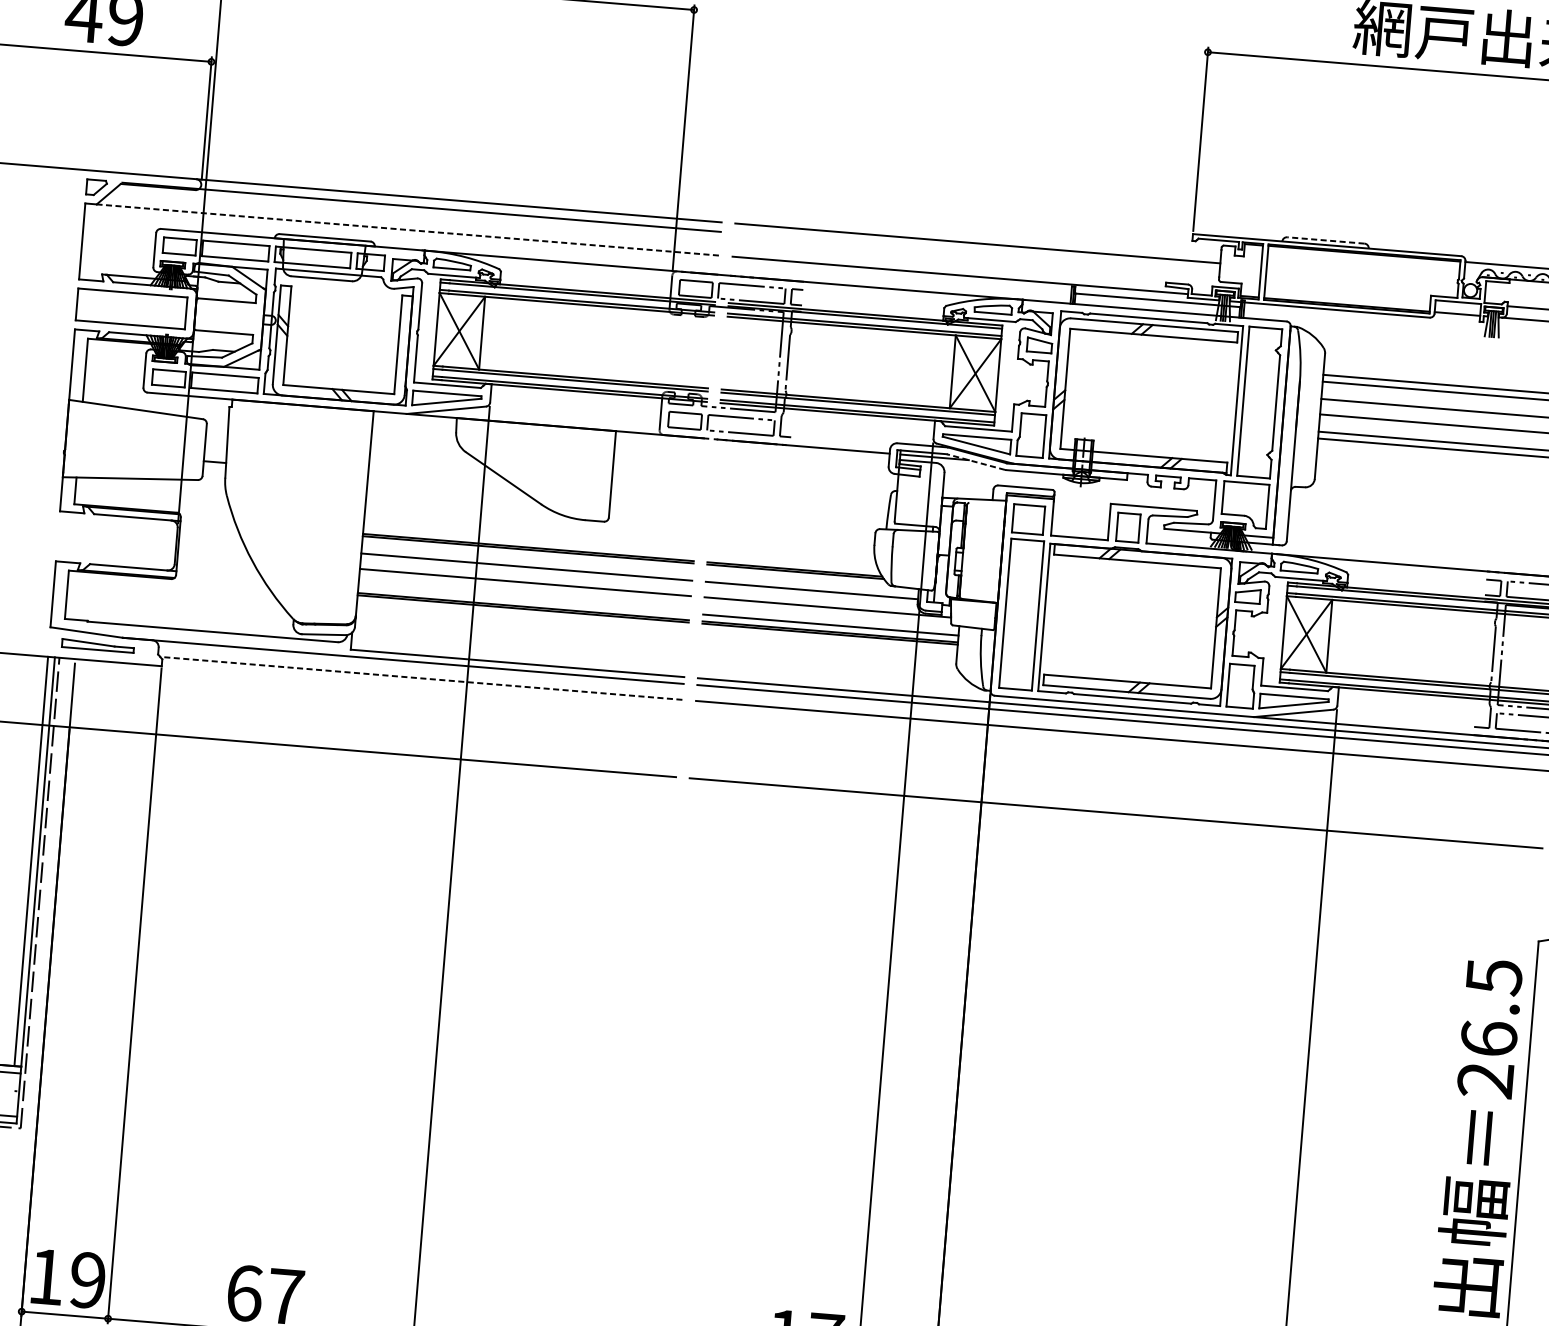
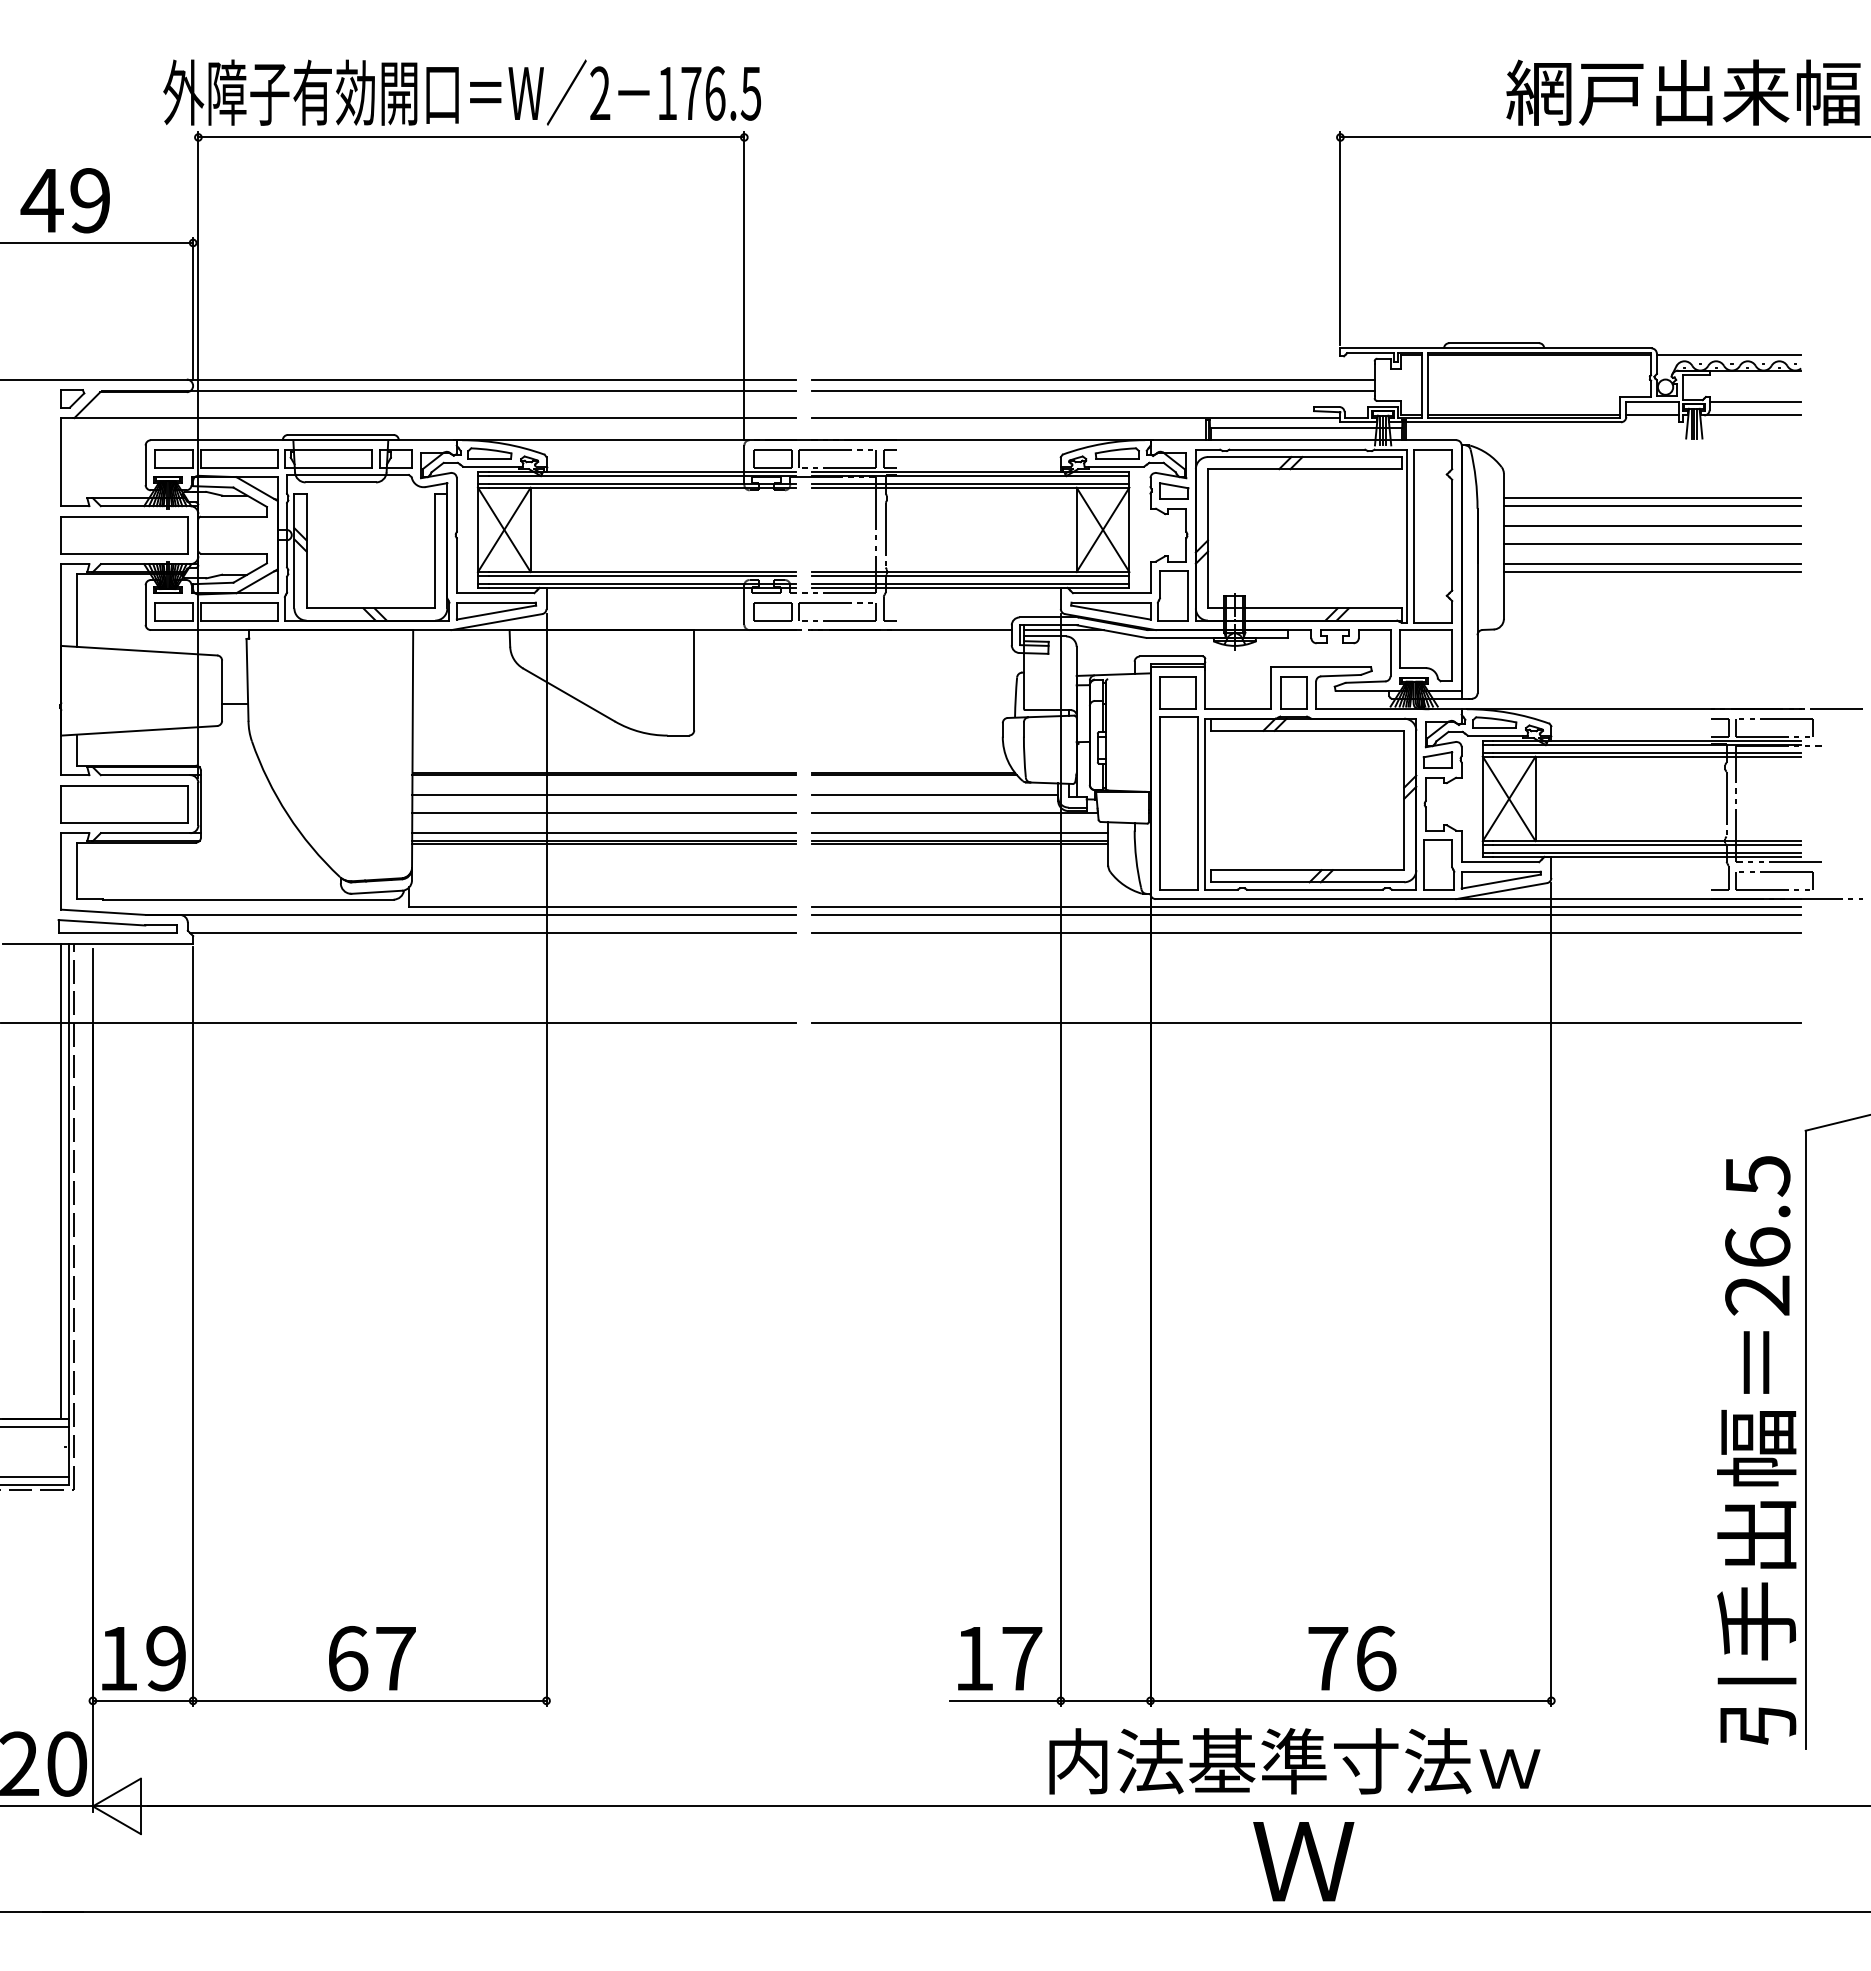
line: (407, 230) -> (434, 418), dashed -> solid
line: (1326, 240) -> (1494, 343), dashed -> solid
line: (977, 252) -> (1093, 390), added
line: (975, 461) -> (1111, 631), dashed -> solid
part: (112, 541) -> (124, 804), added
line: (524, 600) -> (604, 833), added
part: (97, 645) -> (117, 926), size x1.43
line: (421, 678) -> (493, 933), dashed -> solid

